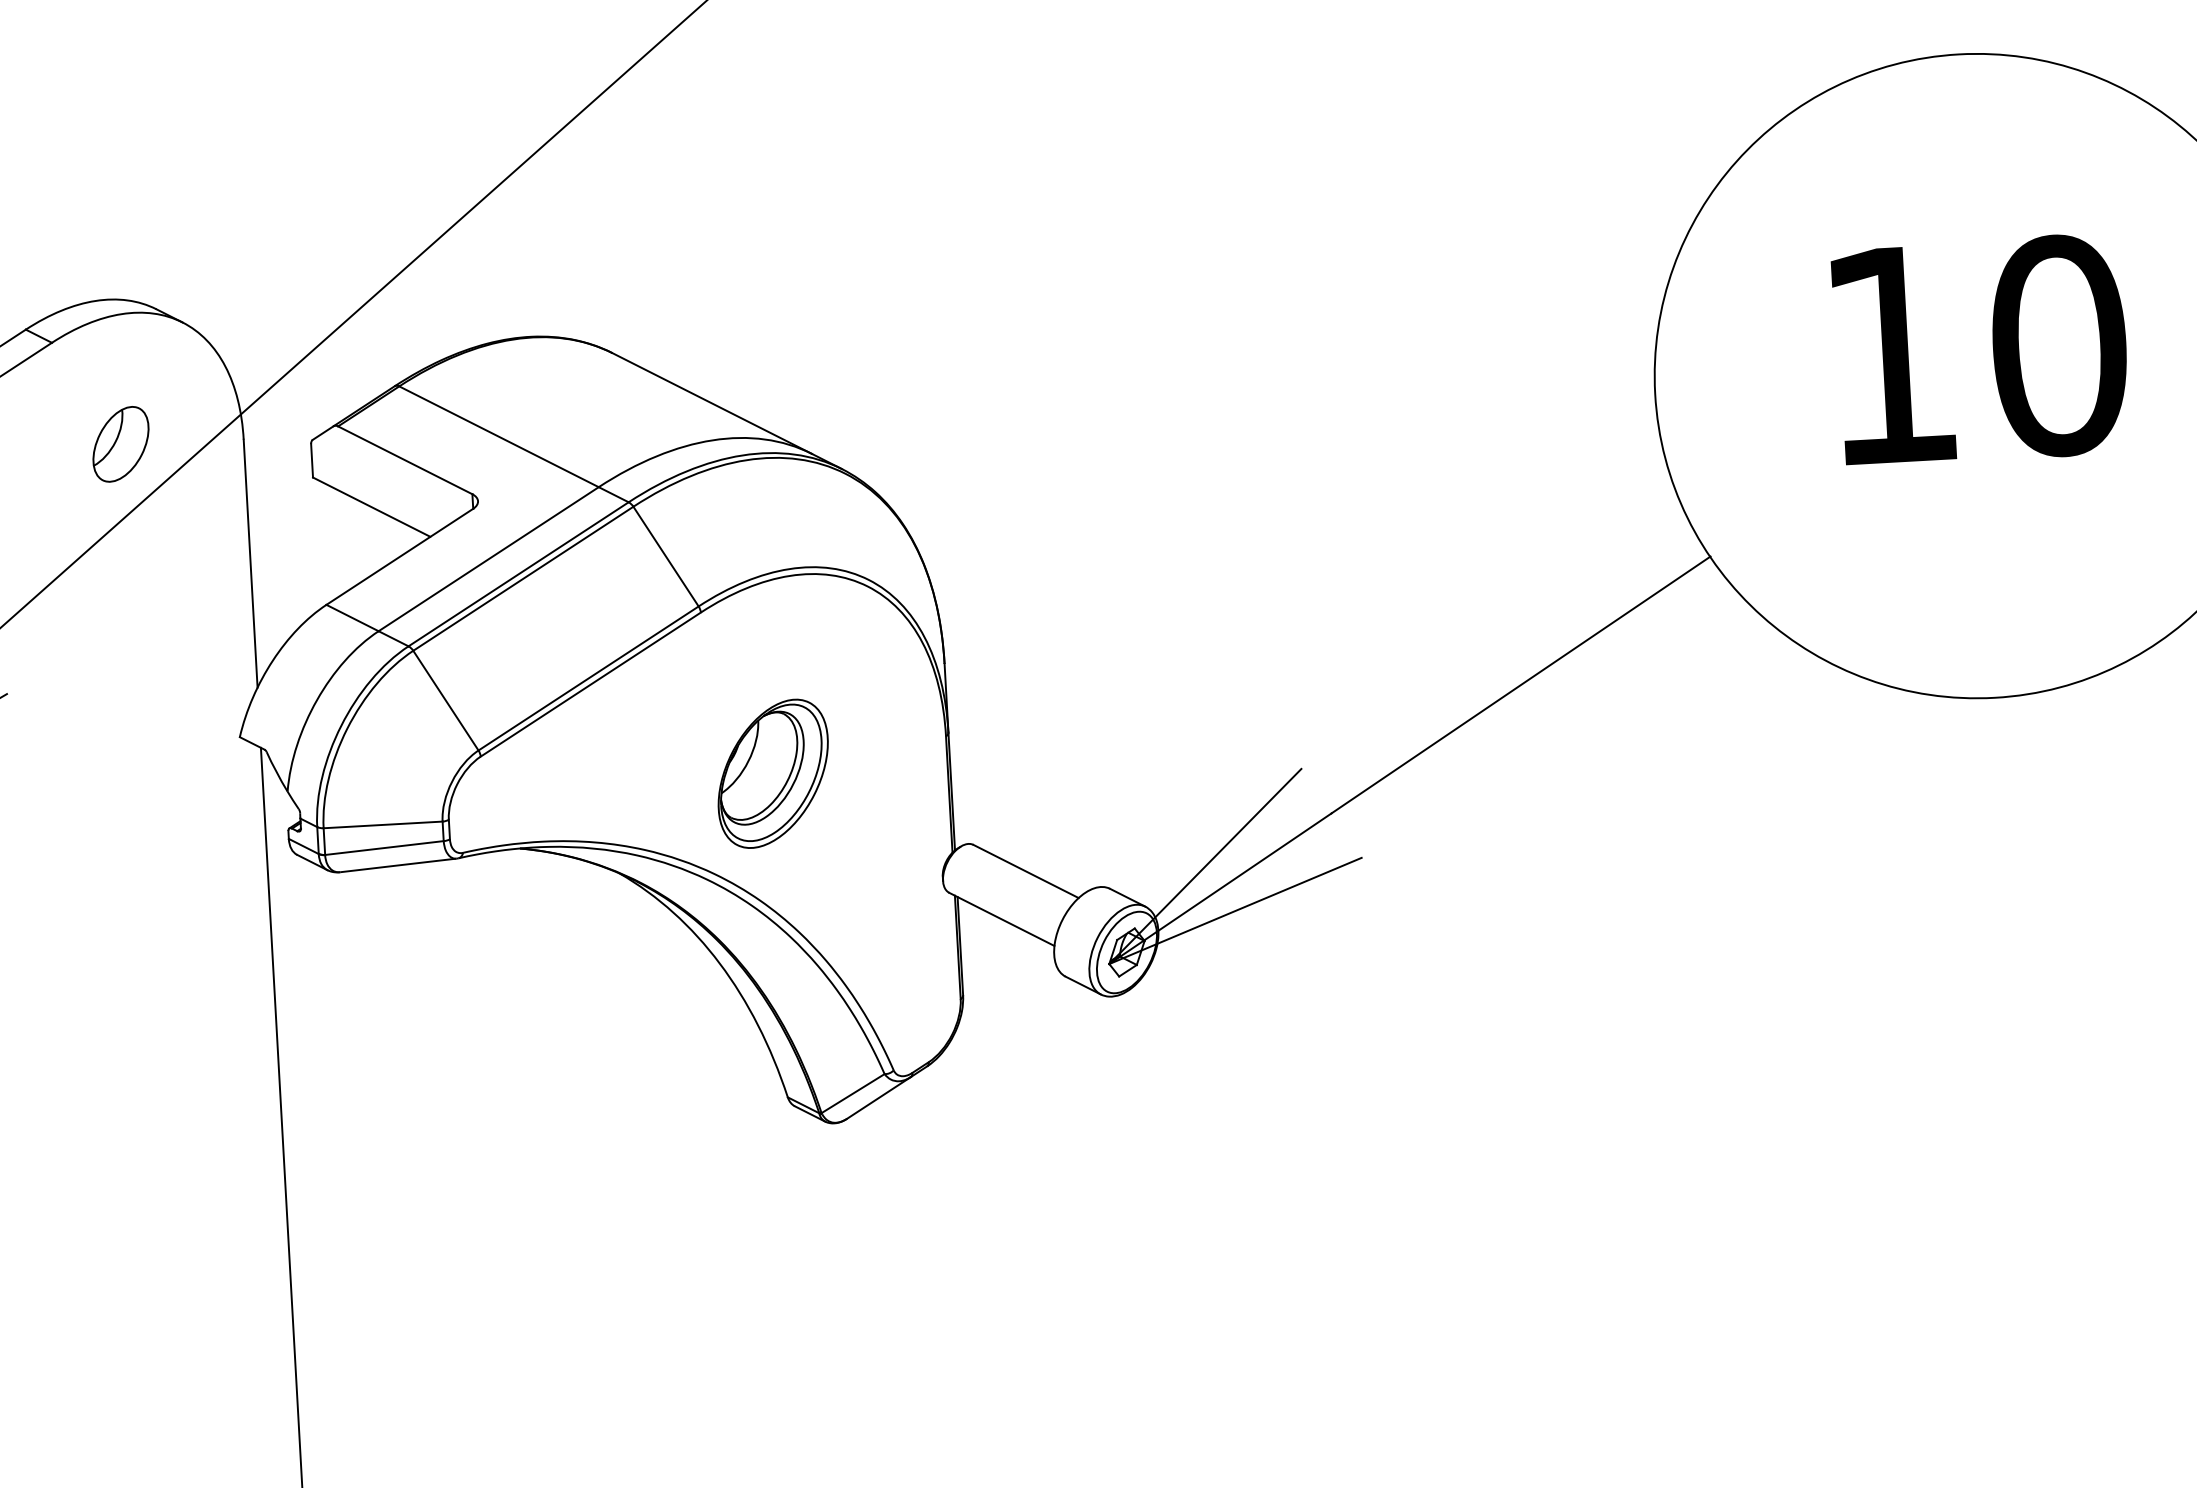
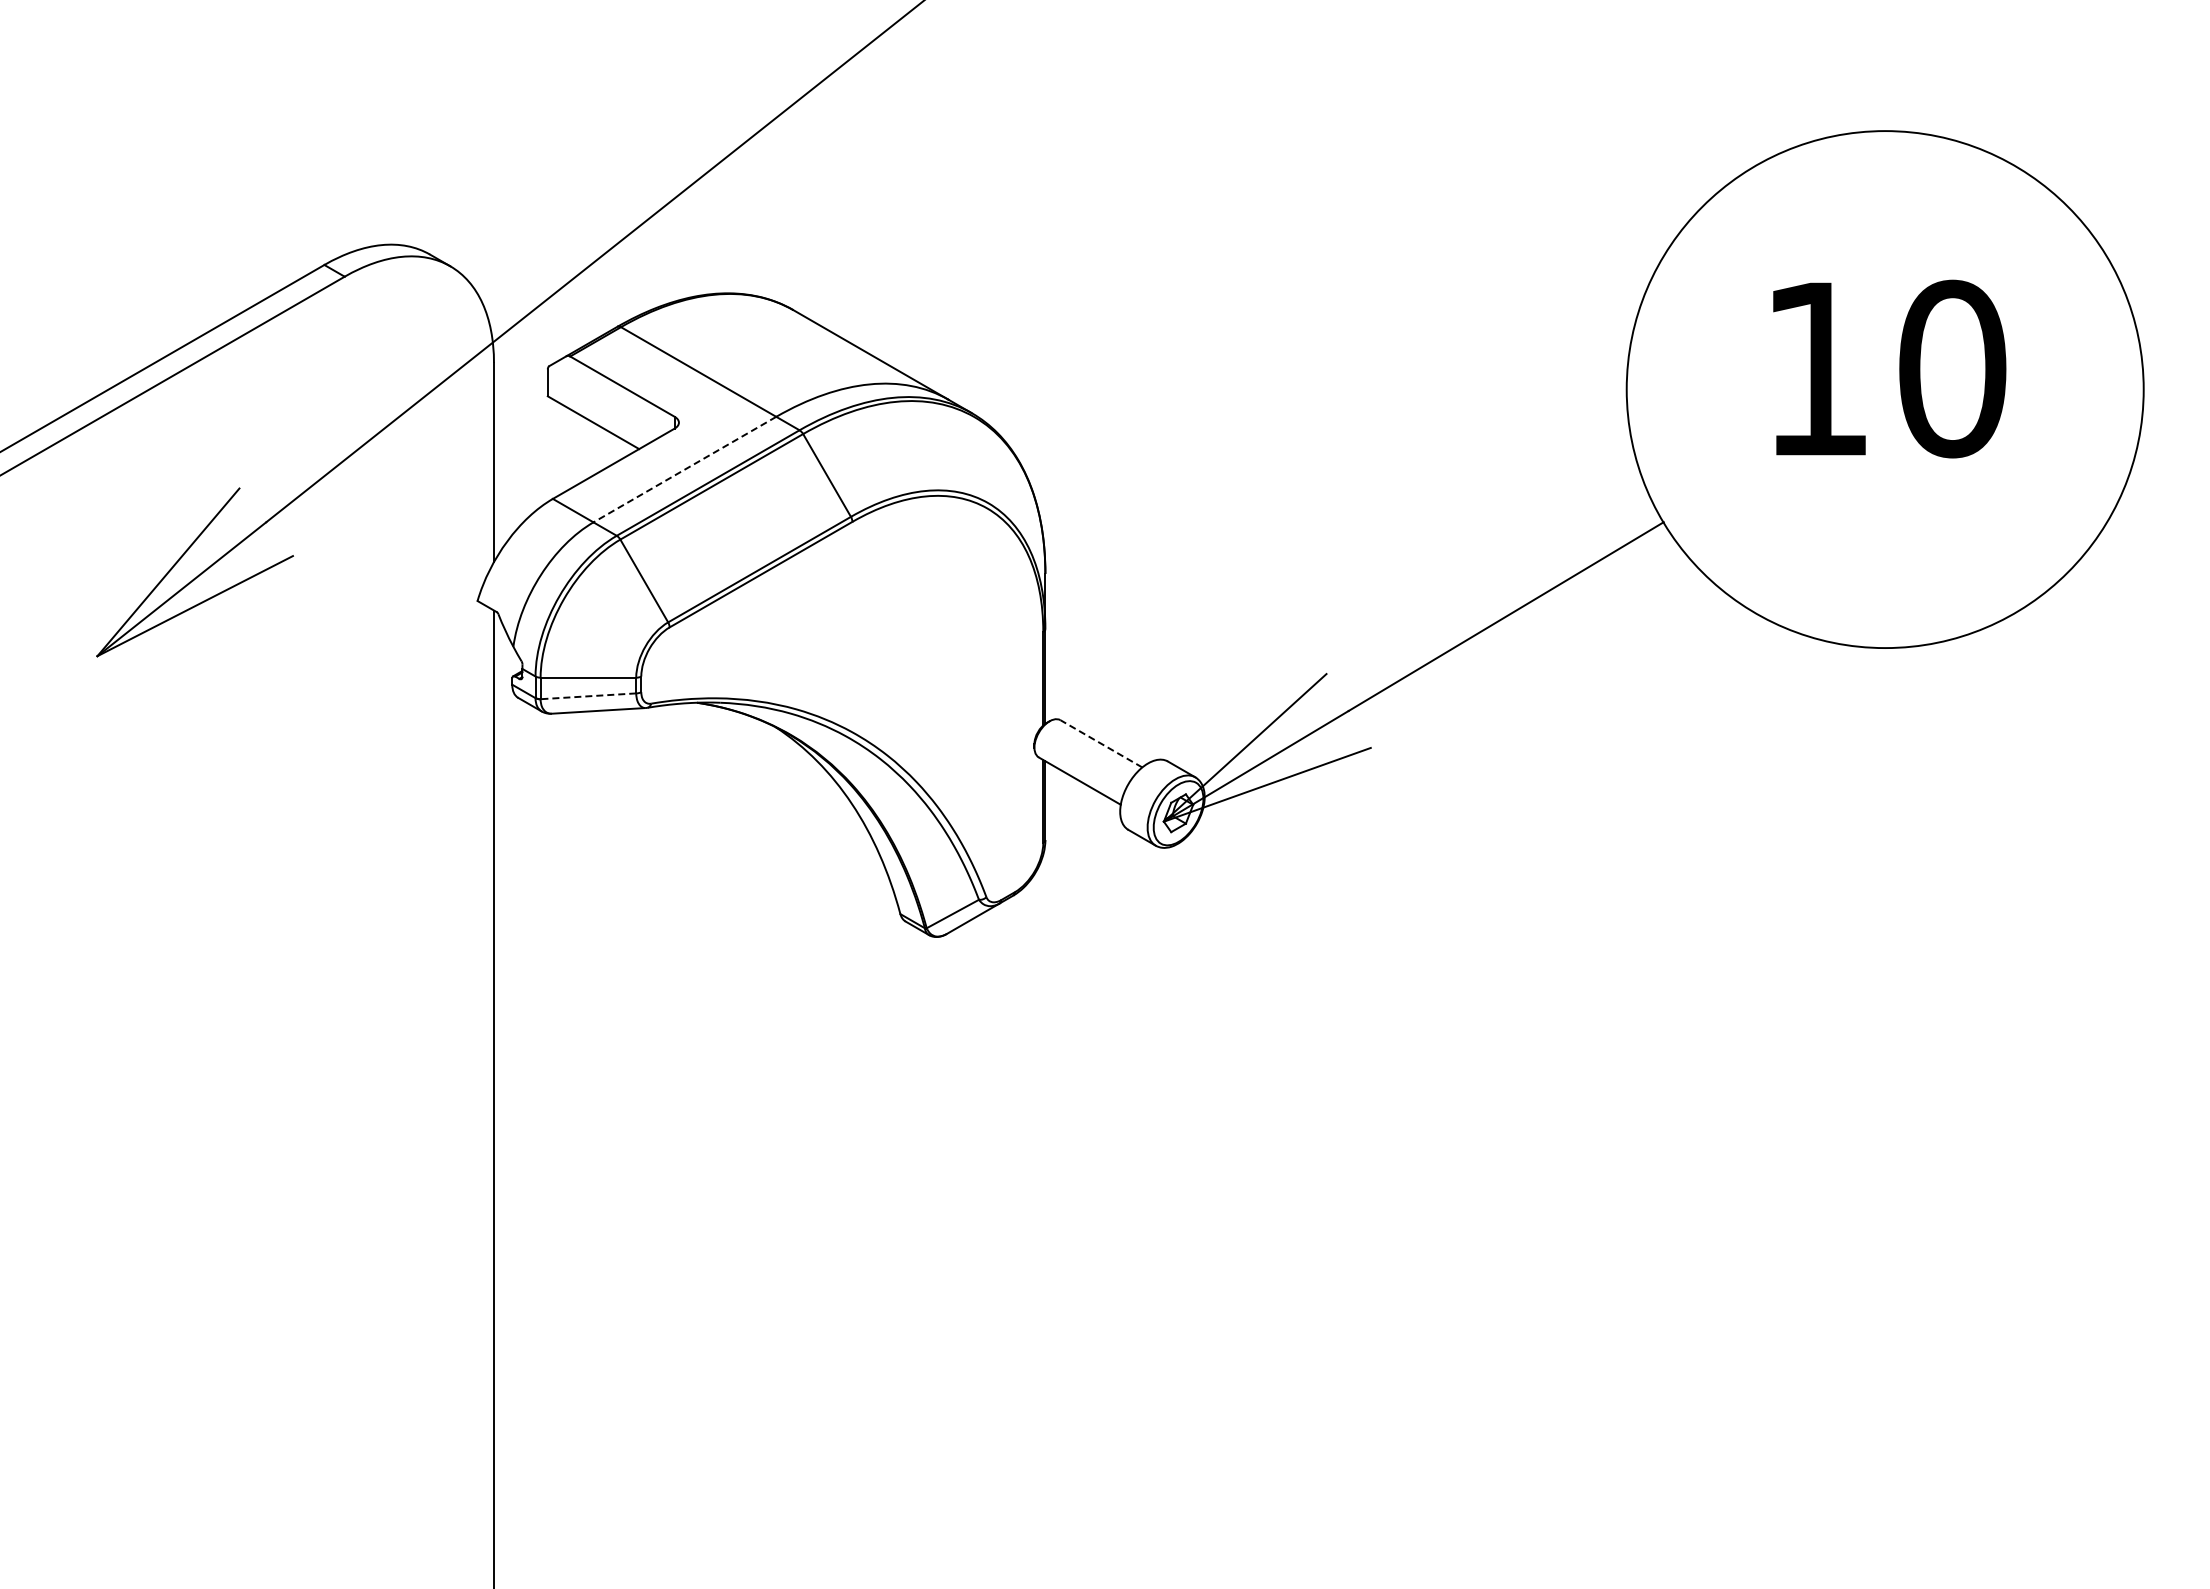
part: (120, 443) -> (395, 360), removed
line: (488, 559) -> (684, 469), solid -> dashed
part: (773, 774) -> (903, 654), removed
line: (384, 848) -> (588, 696), solid -> dashed
line: (1024, 871) -> (1100, 743), solid -> dashed

